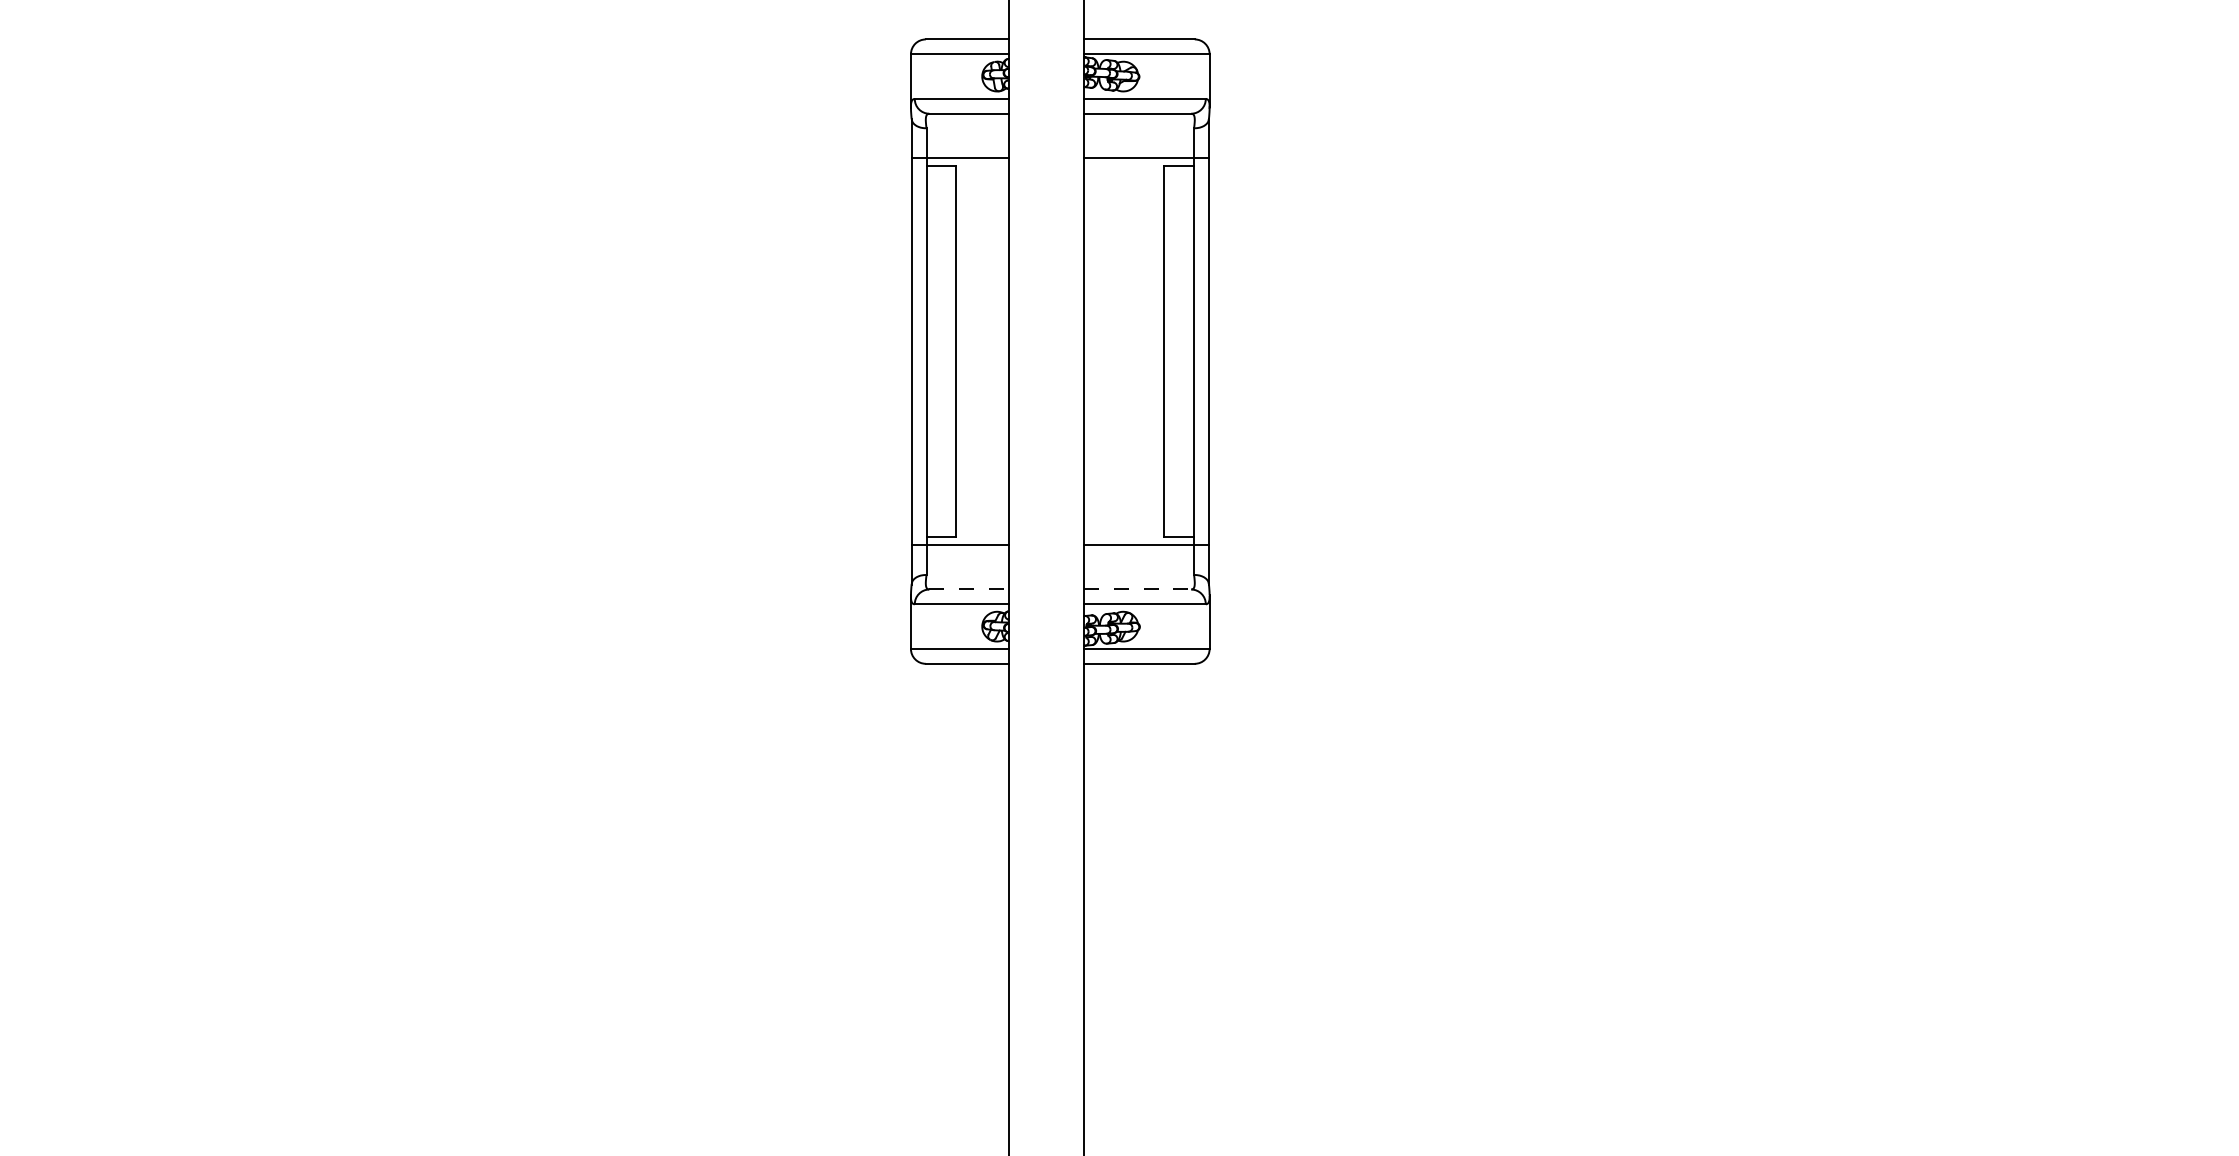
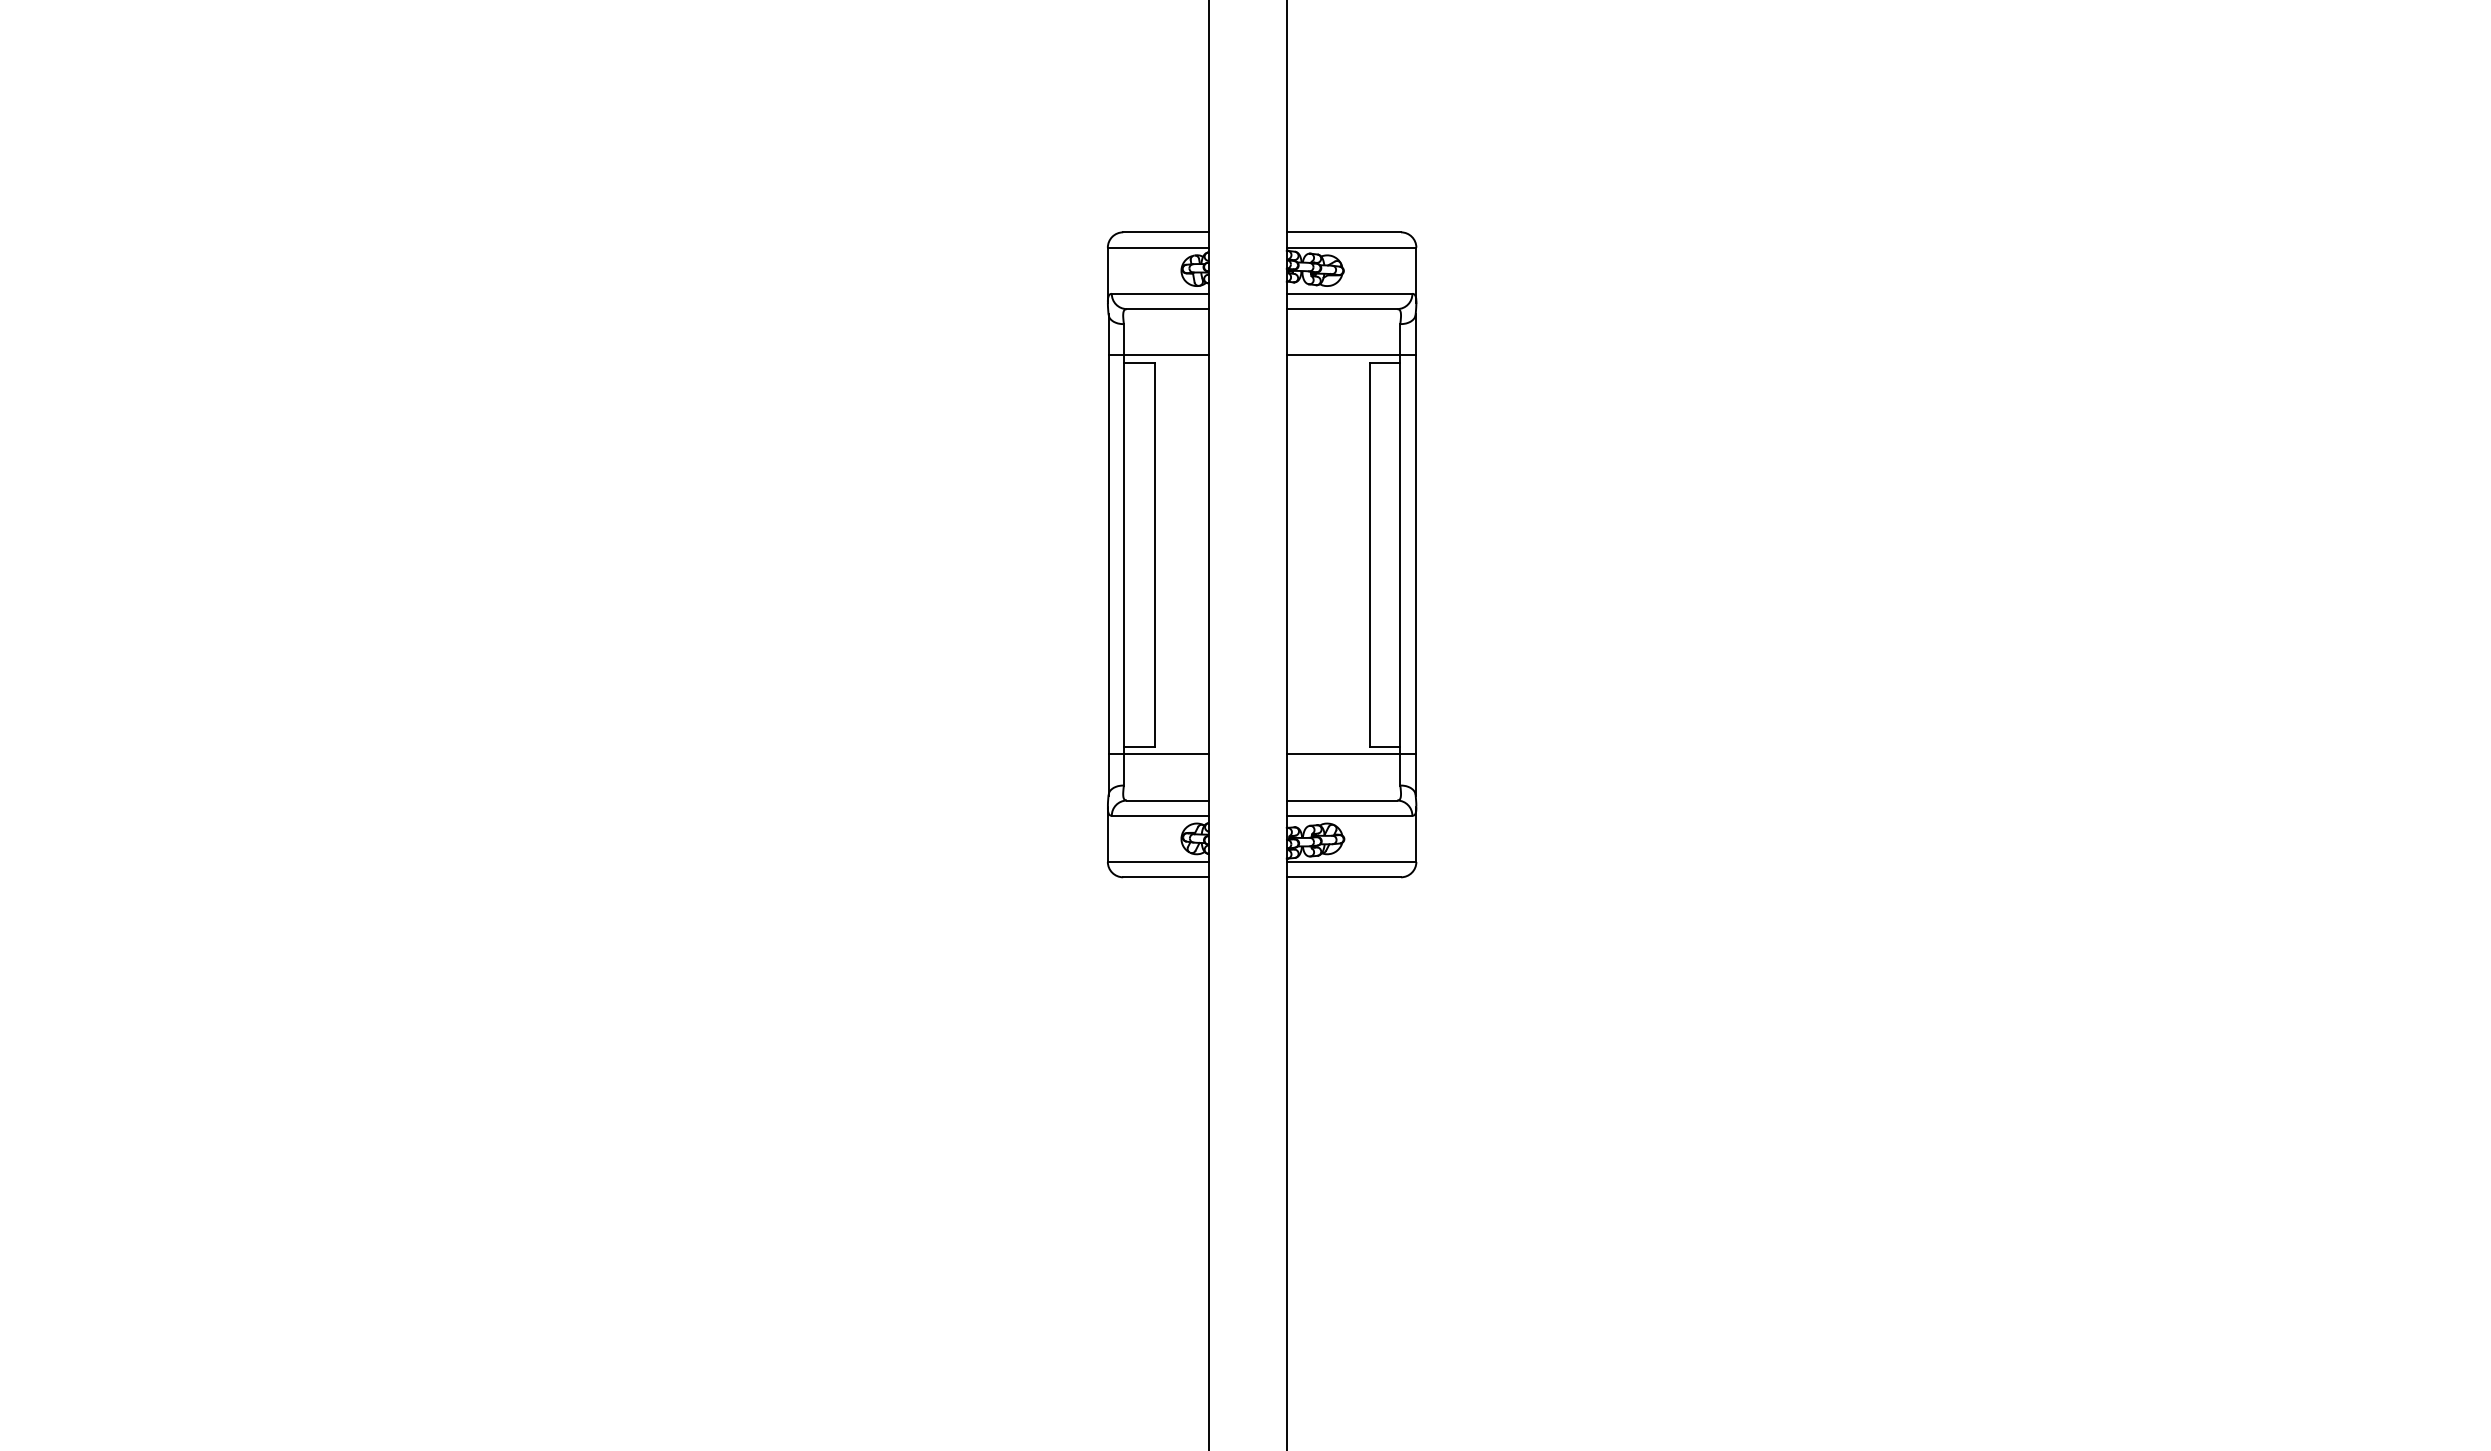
line: (969, 589) -> (1168, 800), dashed -> solid
line: (1138, 589) -> (1342, 800), dashed -> solid

